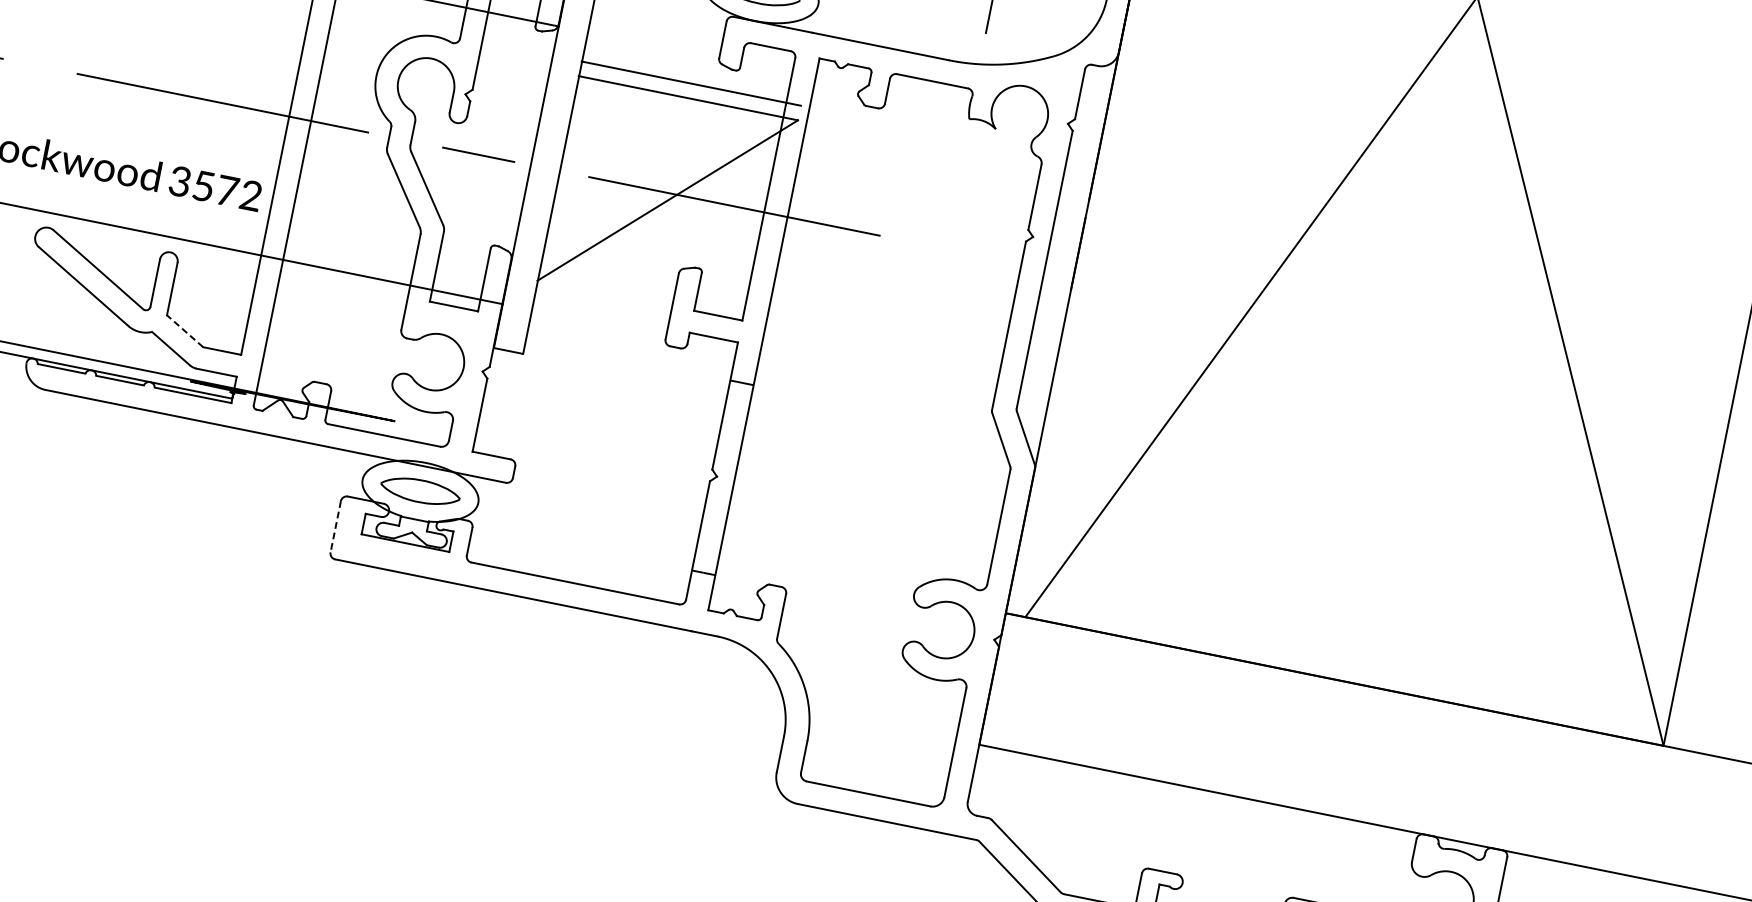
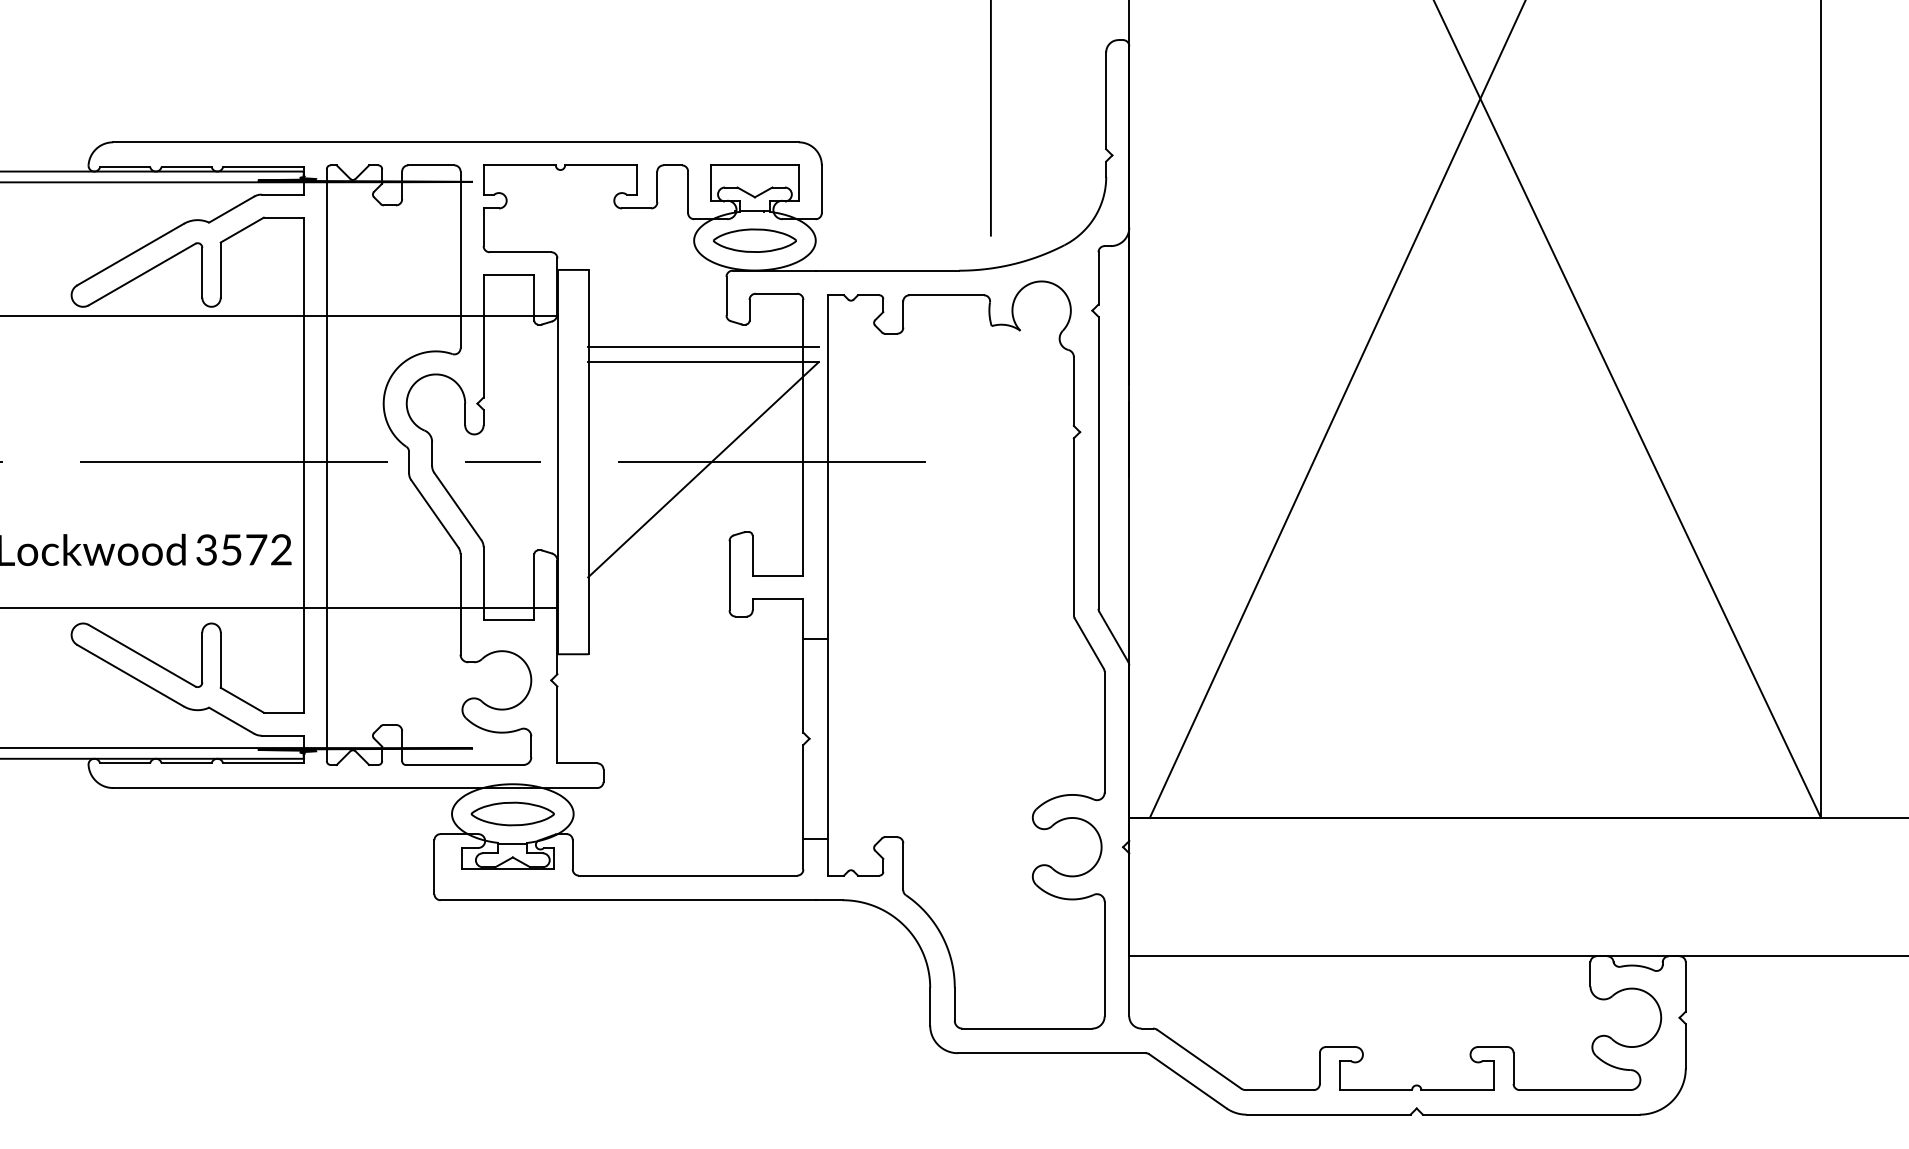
line: (185, 331) -> (242, 700), dashed -> solid
line: (335, 527) -> (434, 867), dashed -> solid

